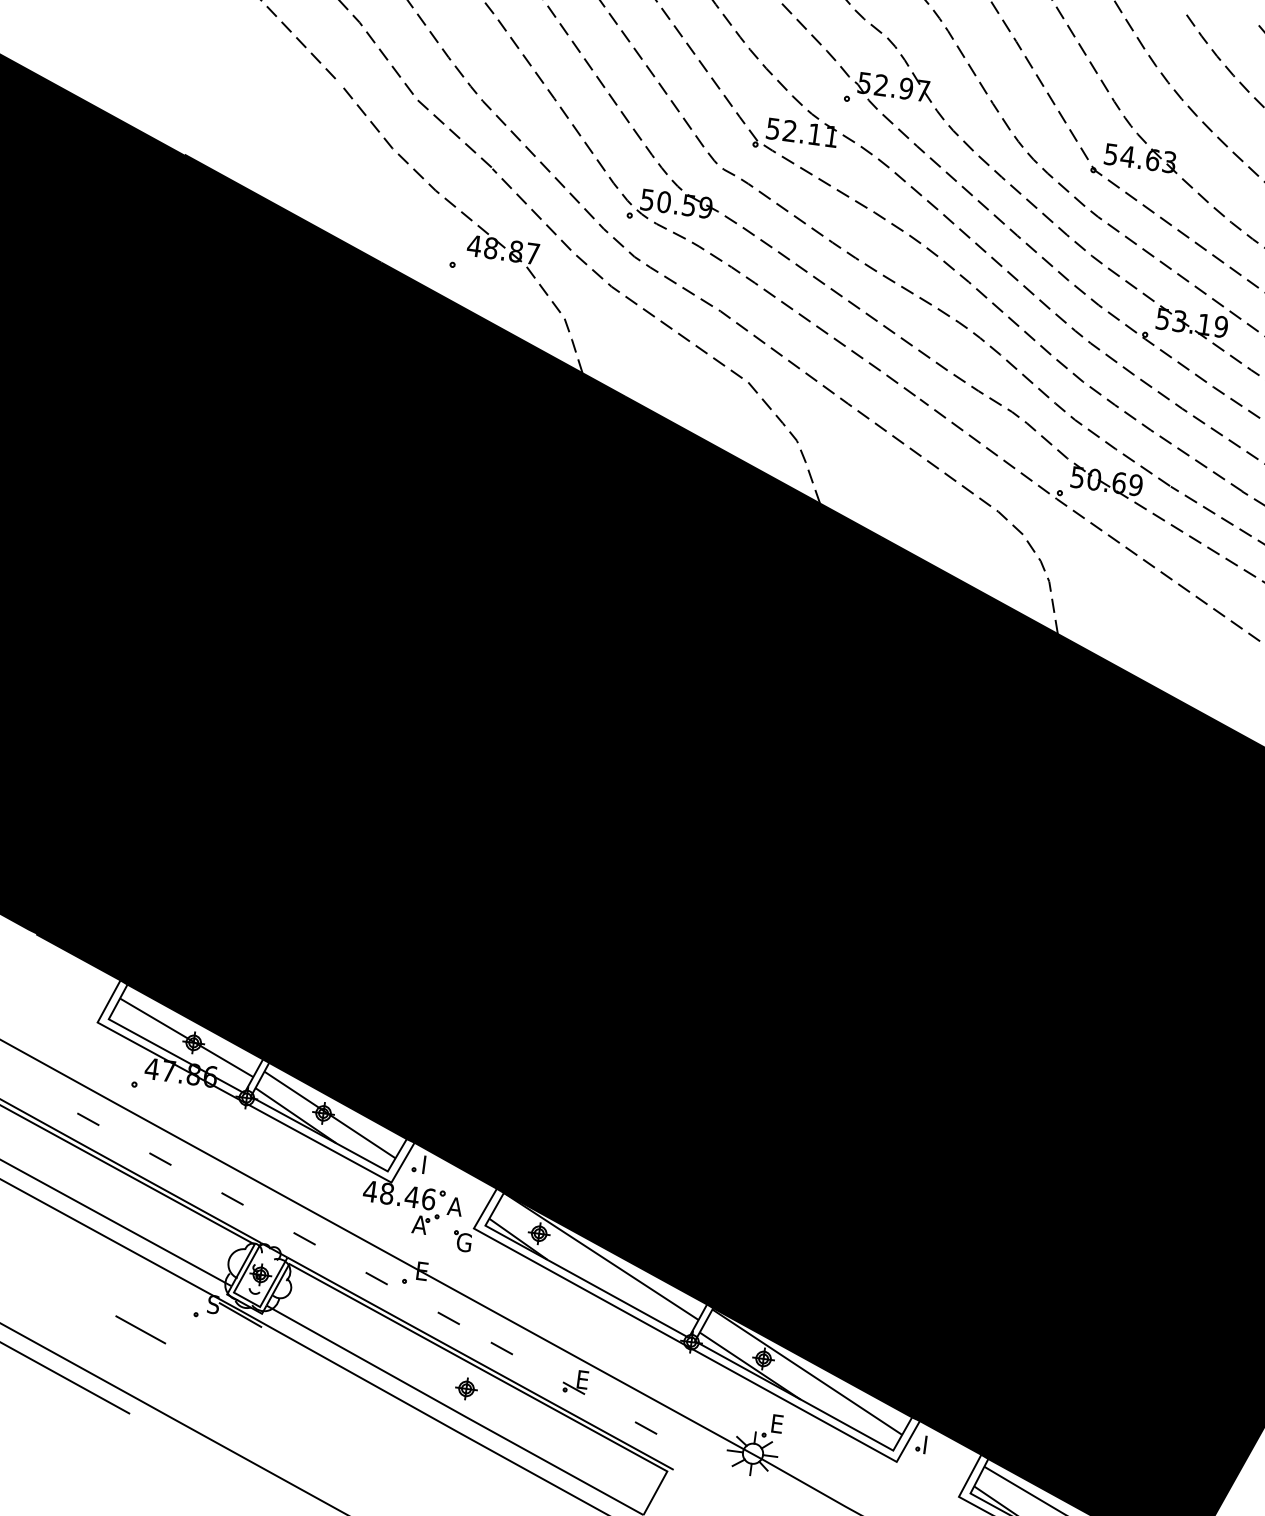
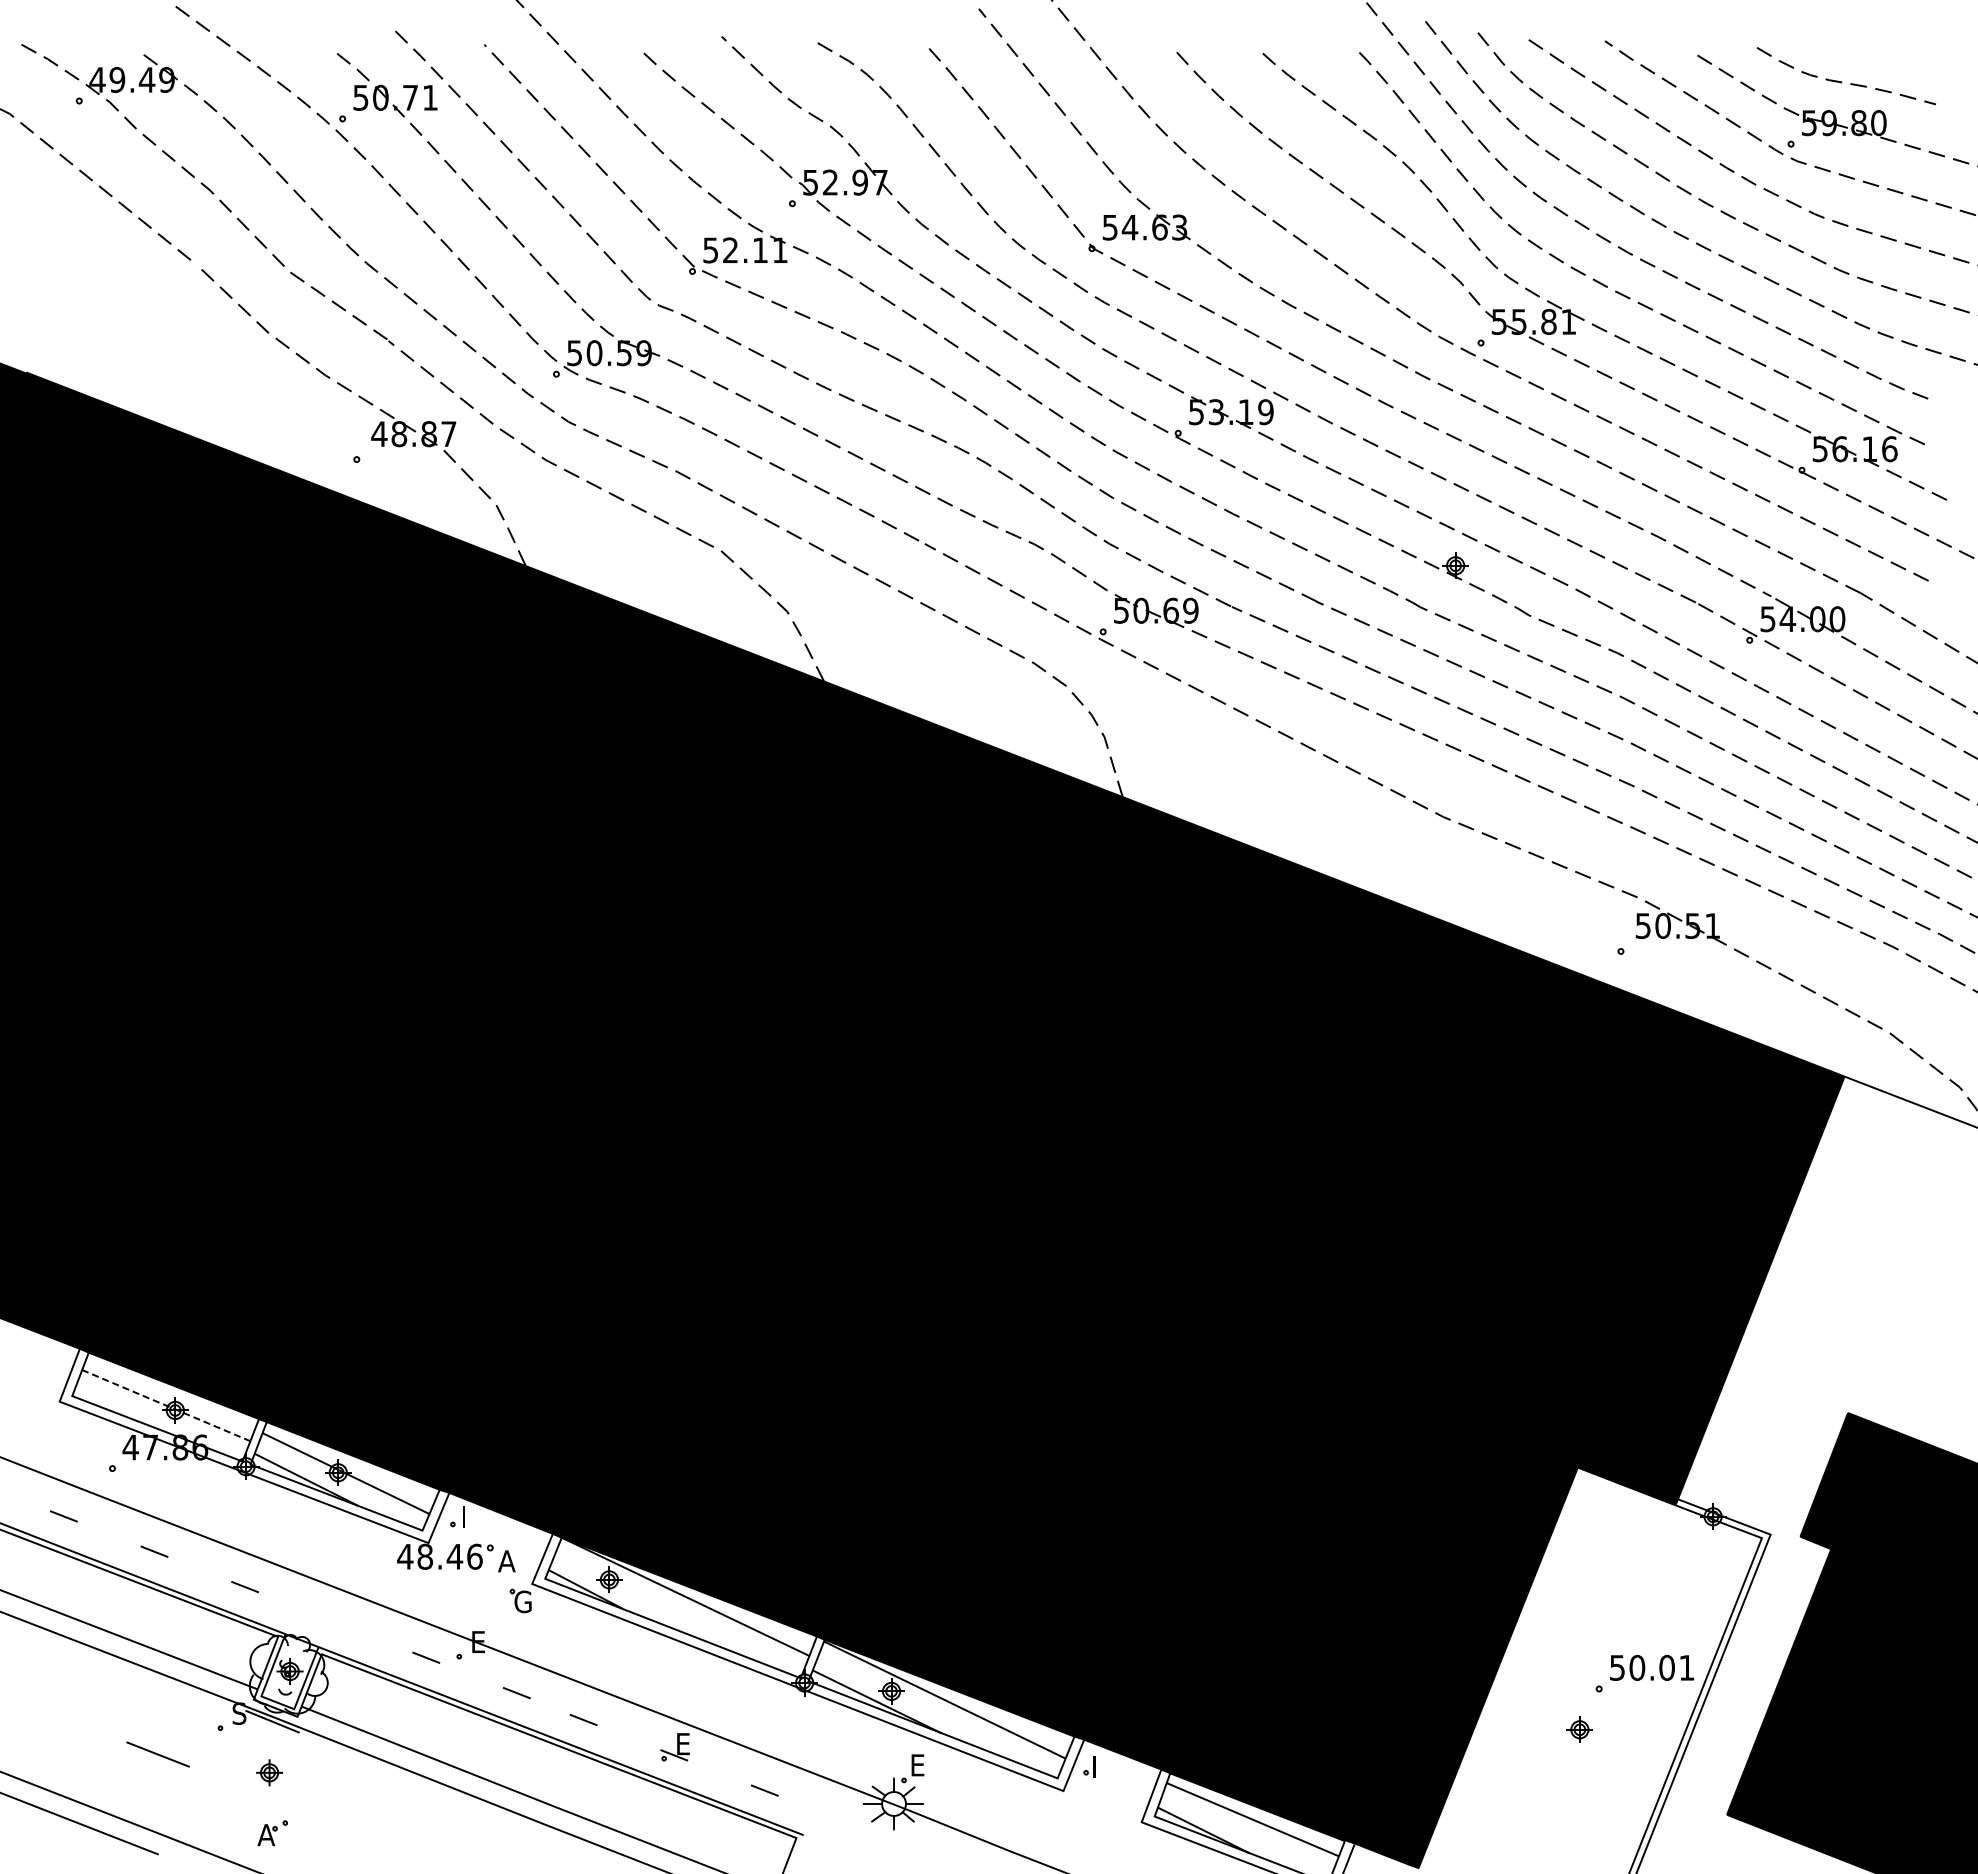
line: (186, 1037) -> (166, 1405), solid -> dashed
part: (425, 1223) -> (272, 1832), moved
line: (304, 1238) -> (335, 1622), removed
part: (466, 1388) -> (269, 1772), moved

